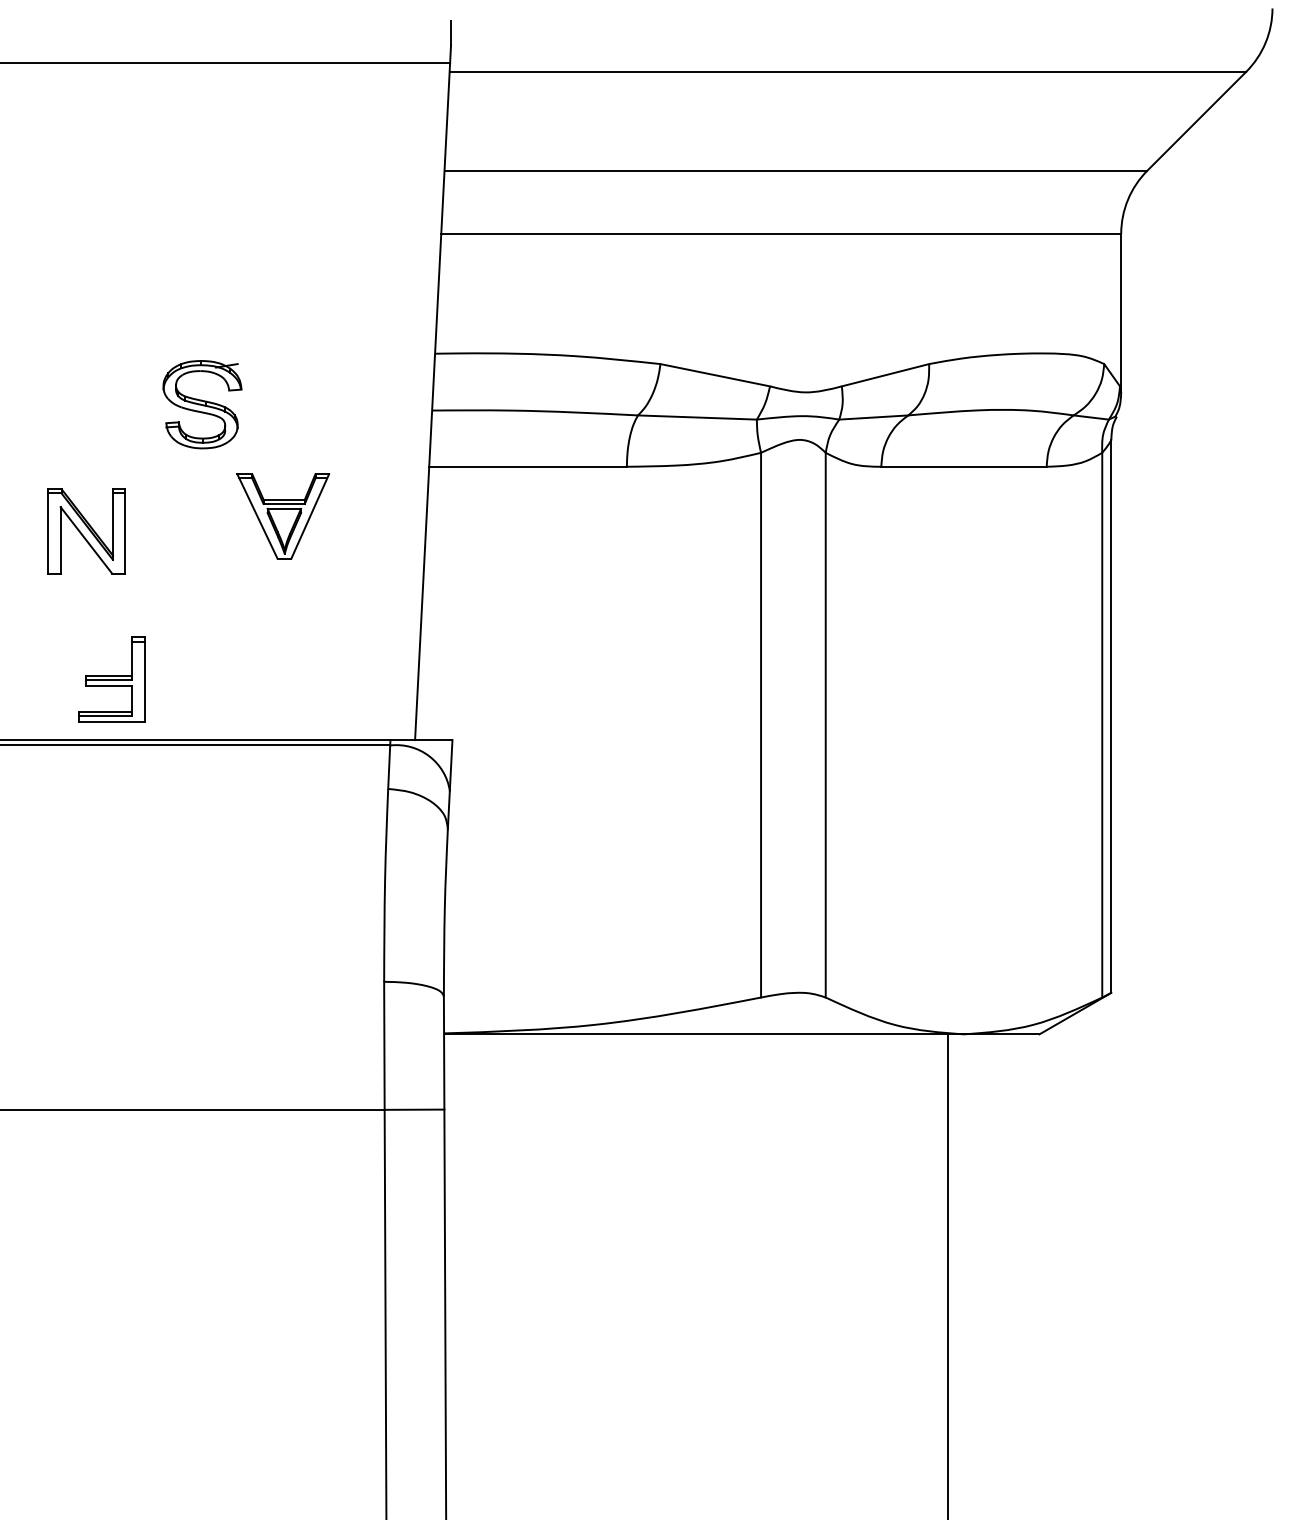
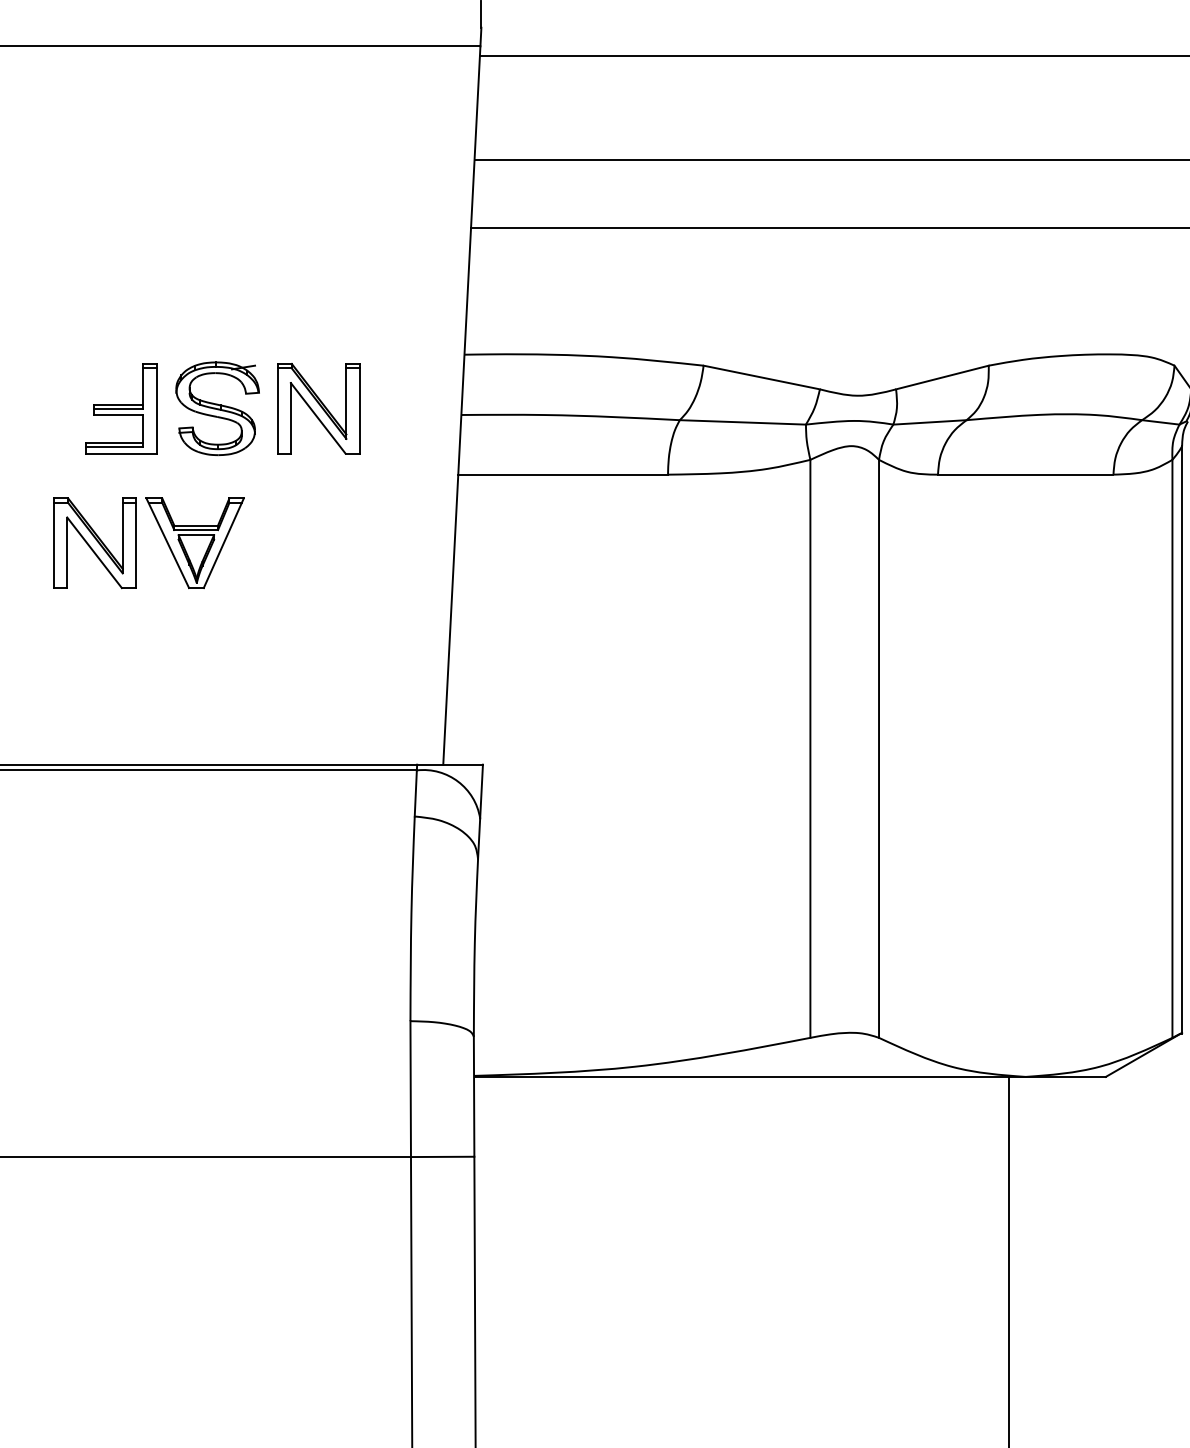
part: (297, 404) -> (318, 408), added
part: (283, 516) -> (195, 543), moved
part: (111, 679) -> (121, 408), moved

